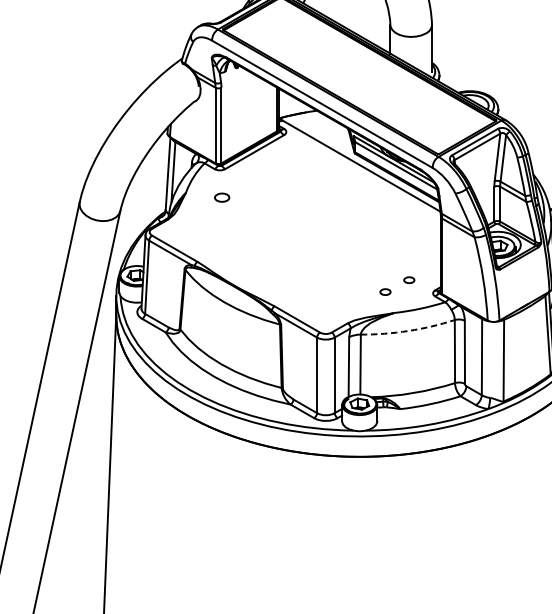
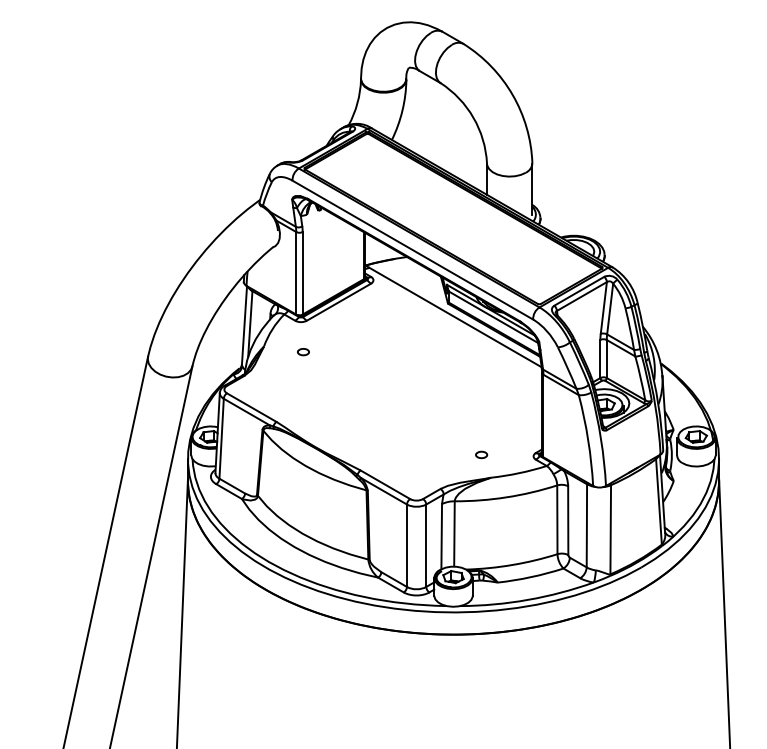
part: (222, 198) -> (303, 352), size x0.71
part: (409, 279) -> (507, 441), removed
arc: (408, 331) -> (506, 497), dashed -> solid

